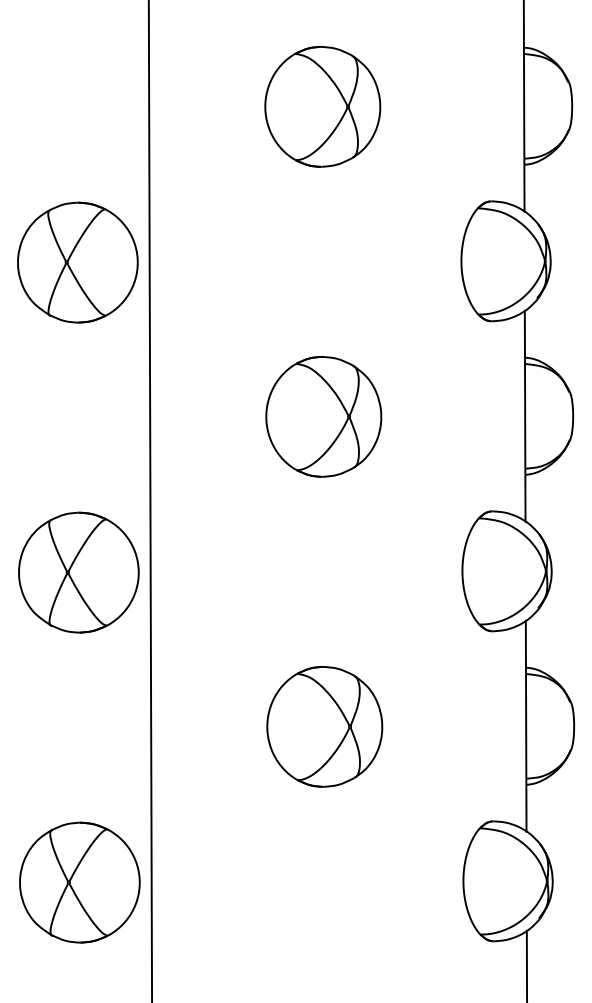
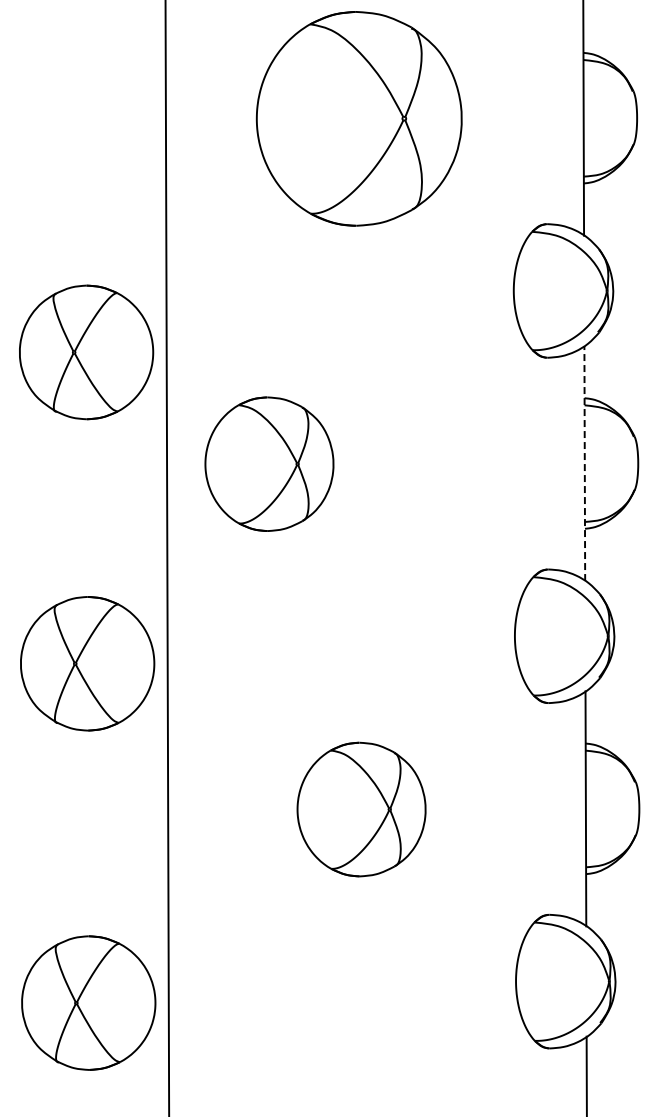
part: (322, 106) -> (359, 118), size x1.6
part: (77, 262) -> (86, 352), moved
part: (323, 416) -> (269, 463), moved
line: (524, 416) -> (584, 463), solid -> dashed
part: (78, 572) -> (87, 663), moved
part: (79, 882) -> (88, 1002), moved

